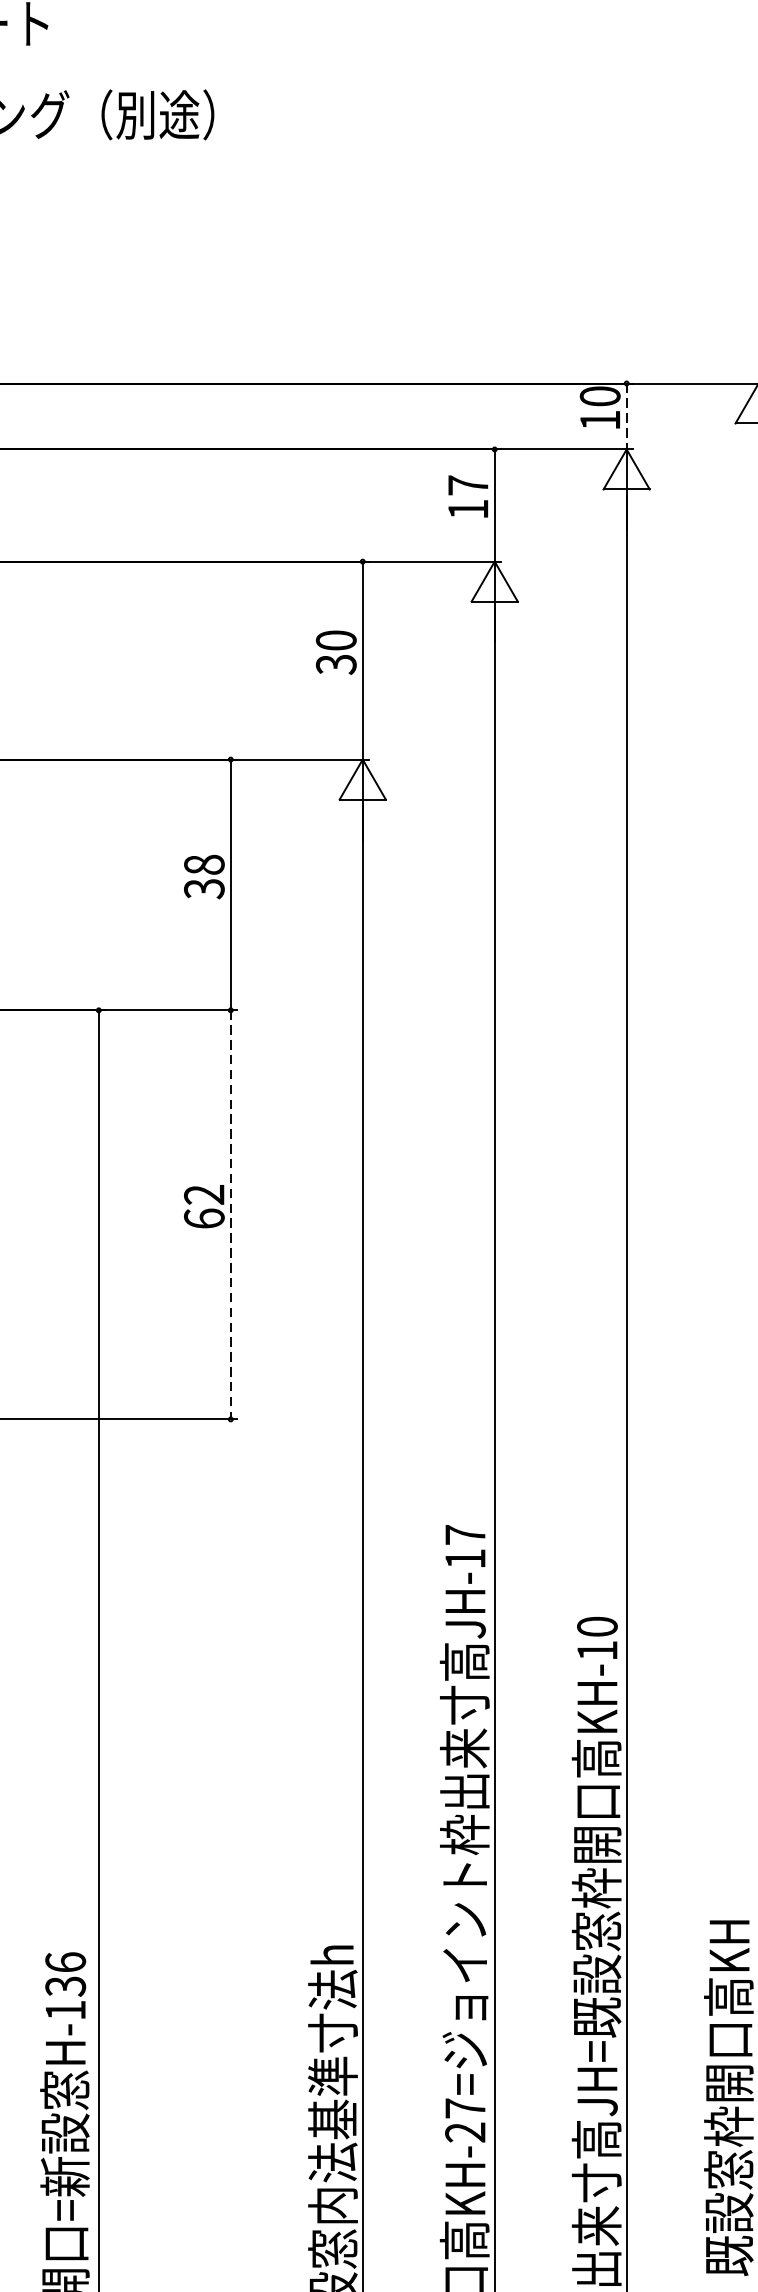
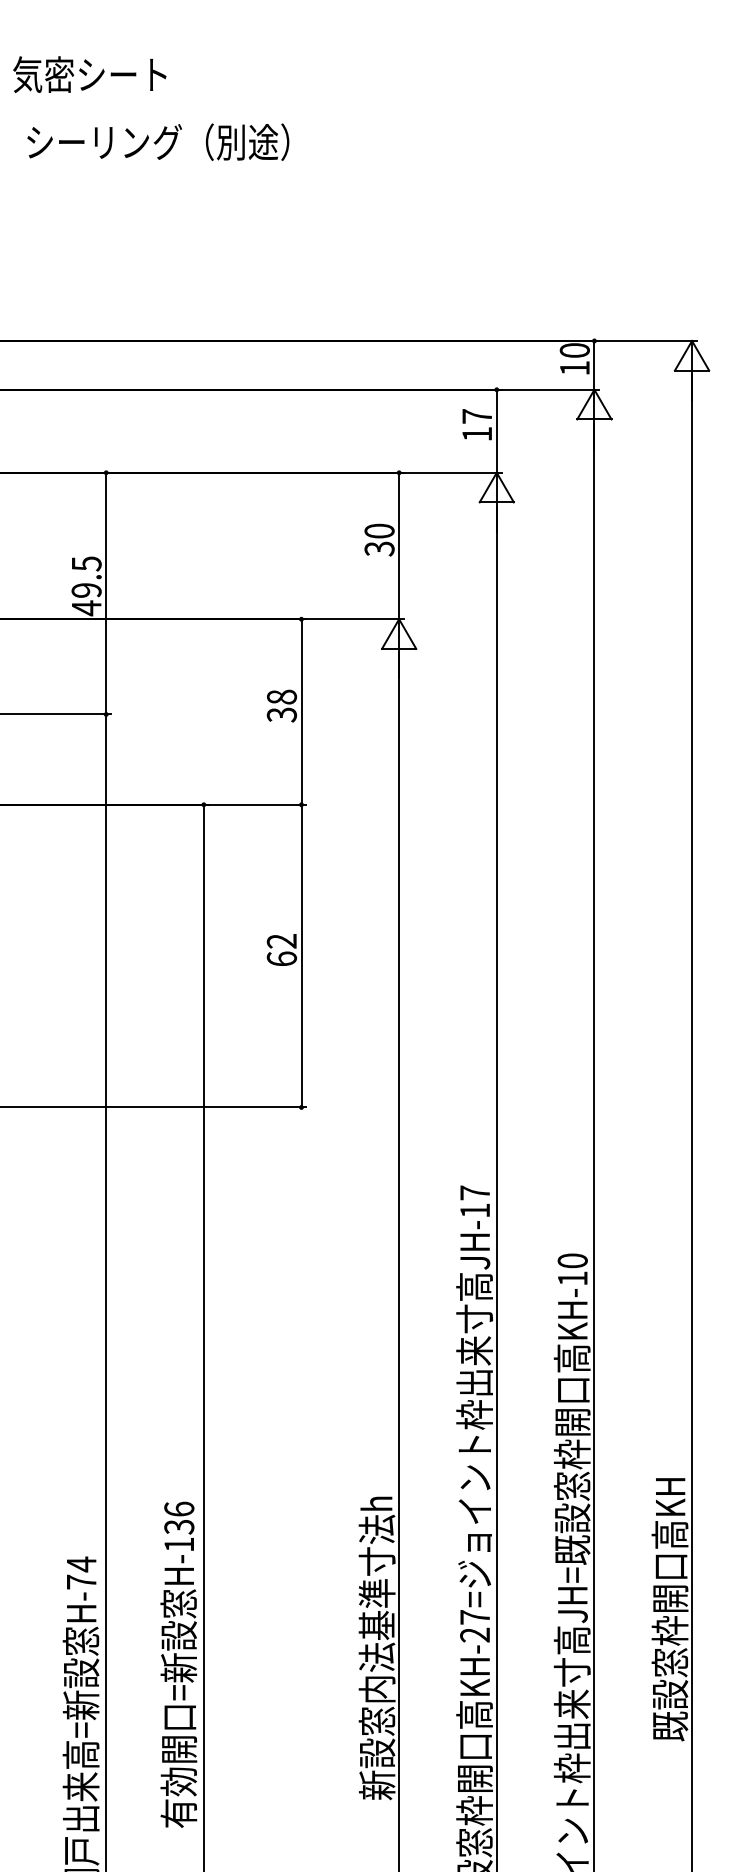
line: (626, 416) -> (594, 365), dashed -> solid
line: (230, 1215) -> (301, 956), dashed -> solid

